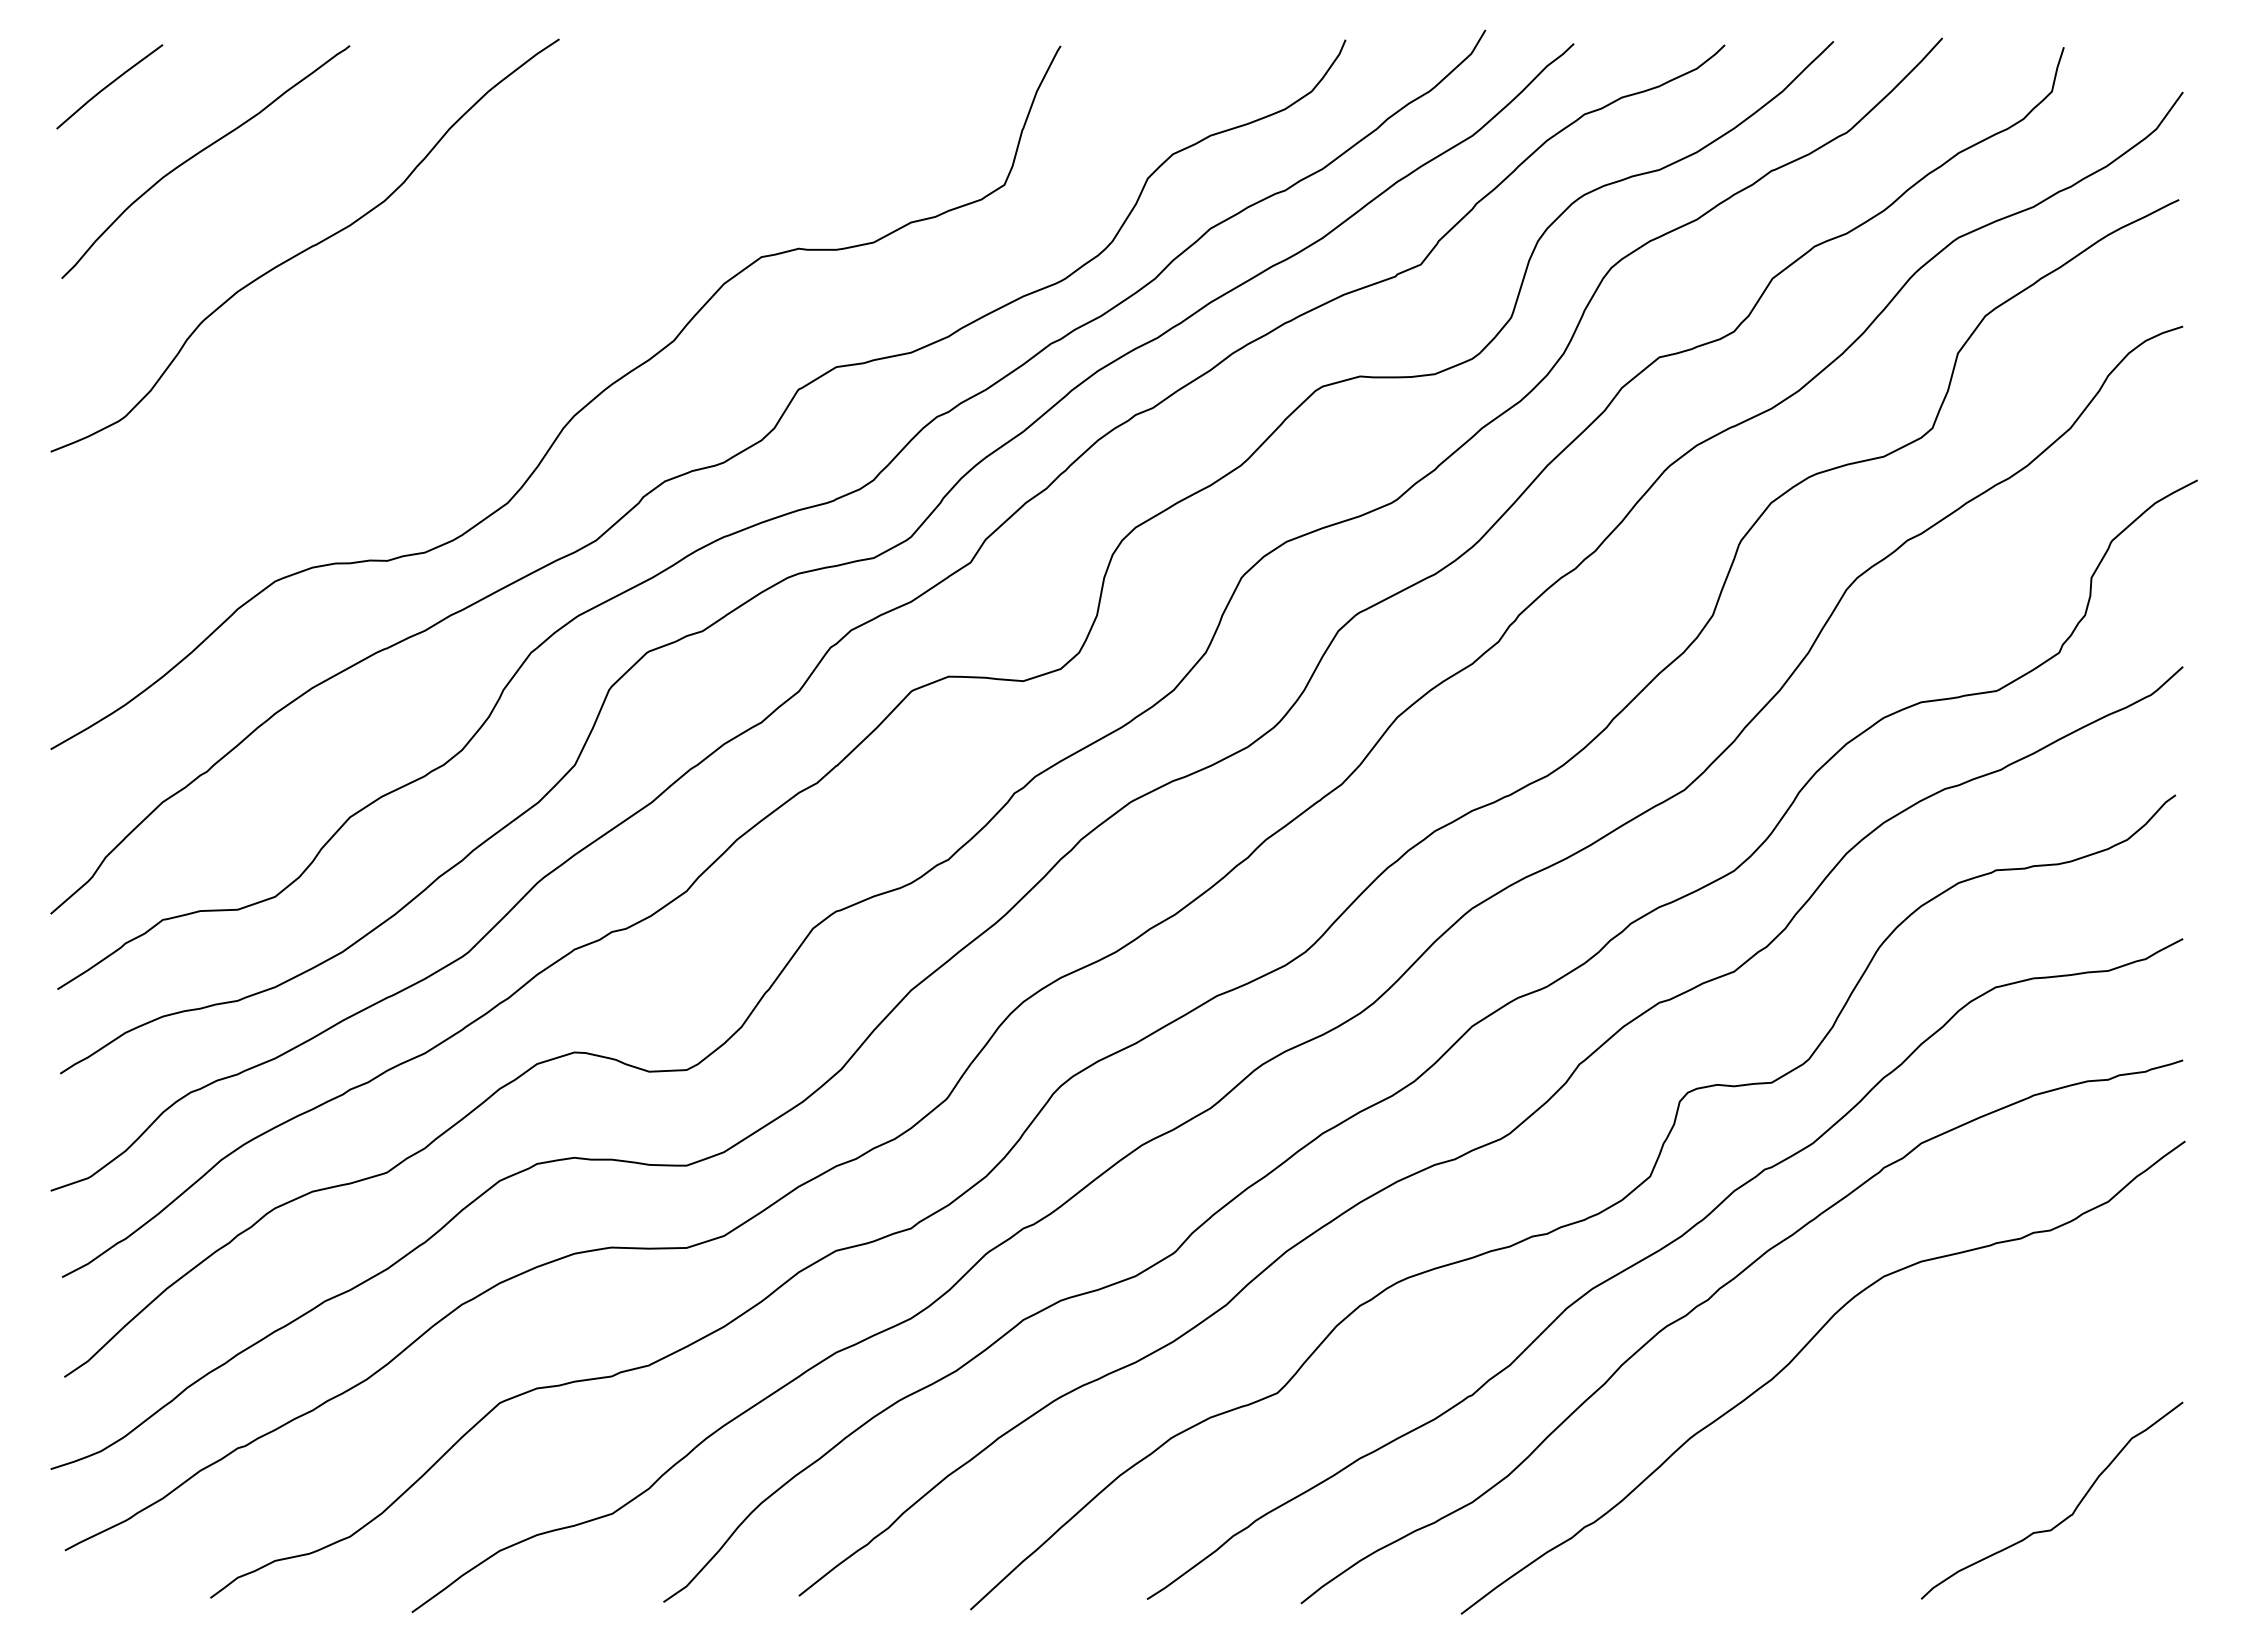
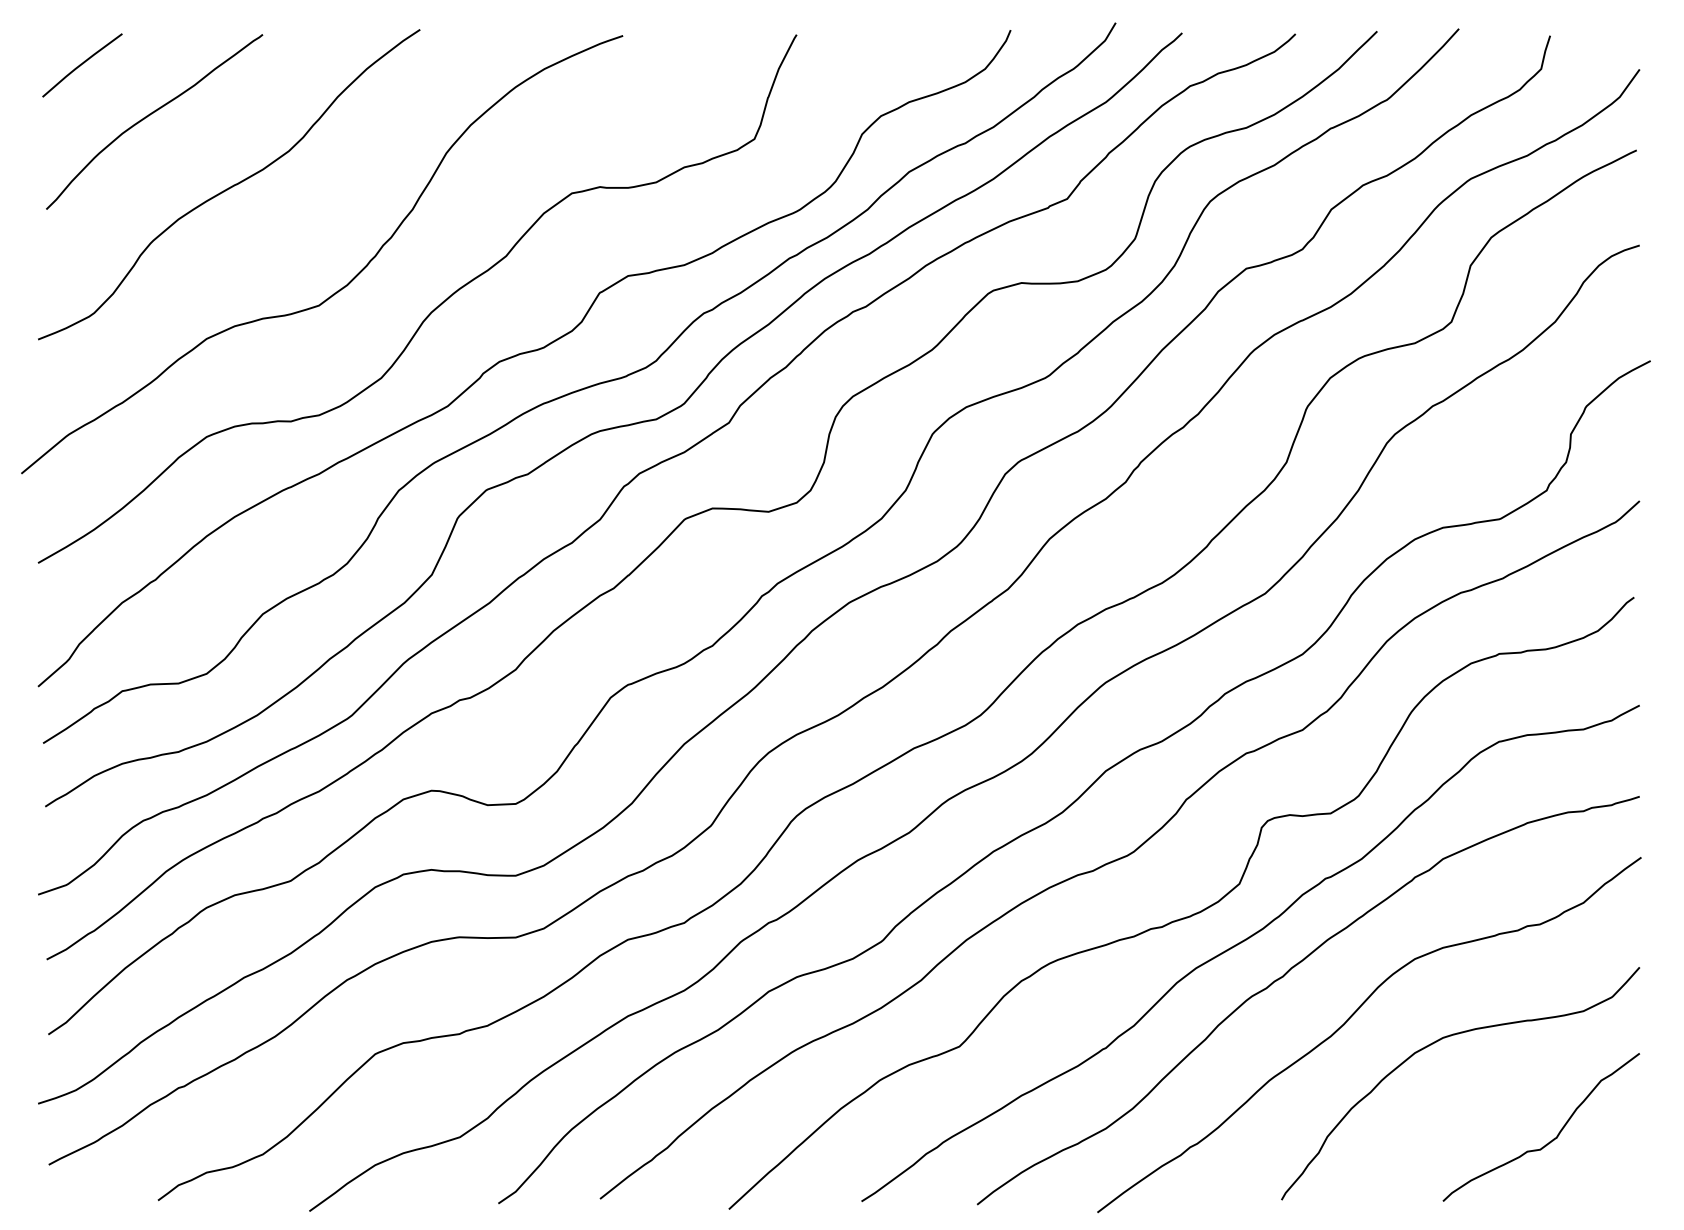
curve: (458, 380) -> (344, 286), added
curve: (1916, 1385) -> (1439, 1040), added

